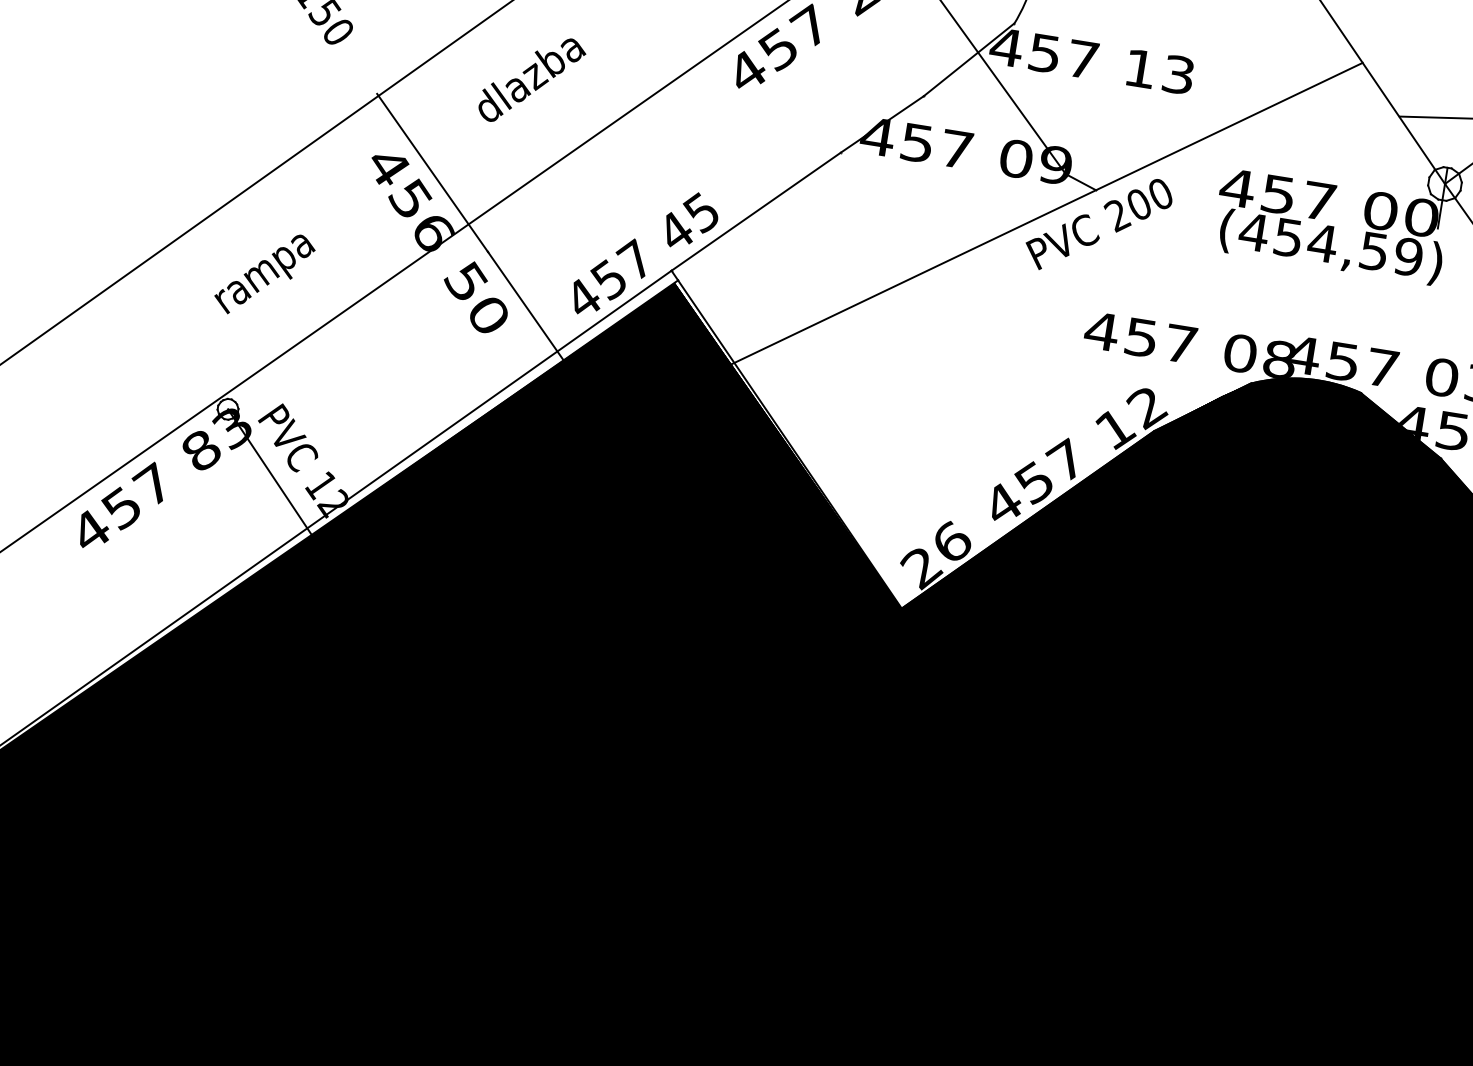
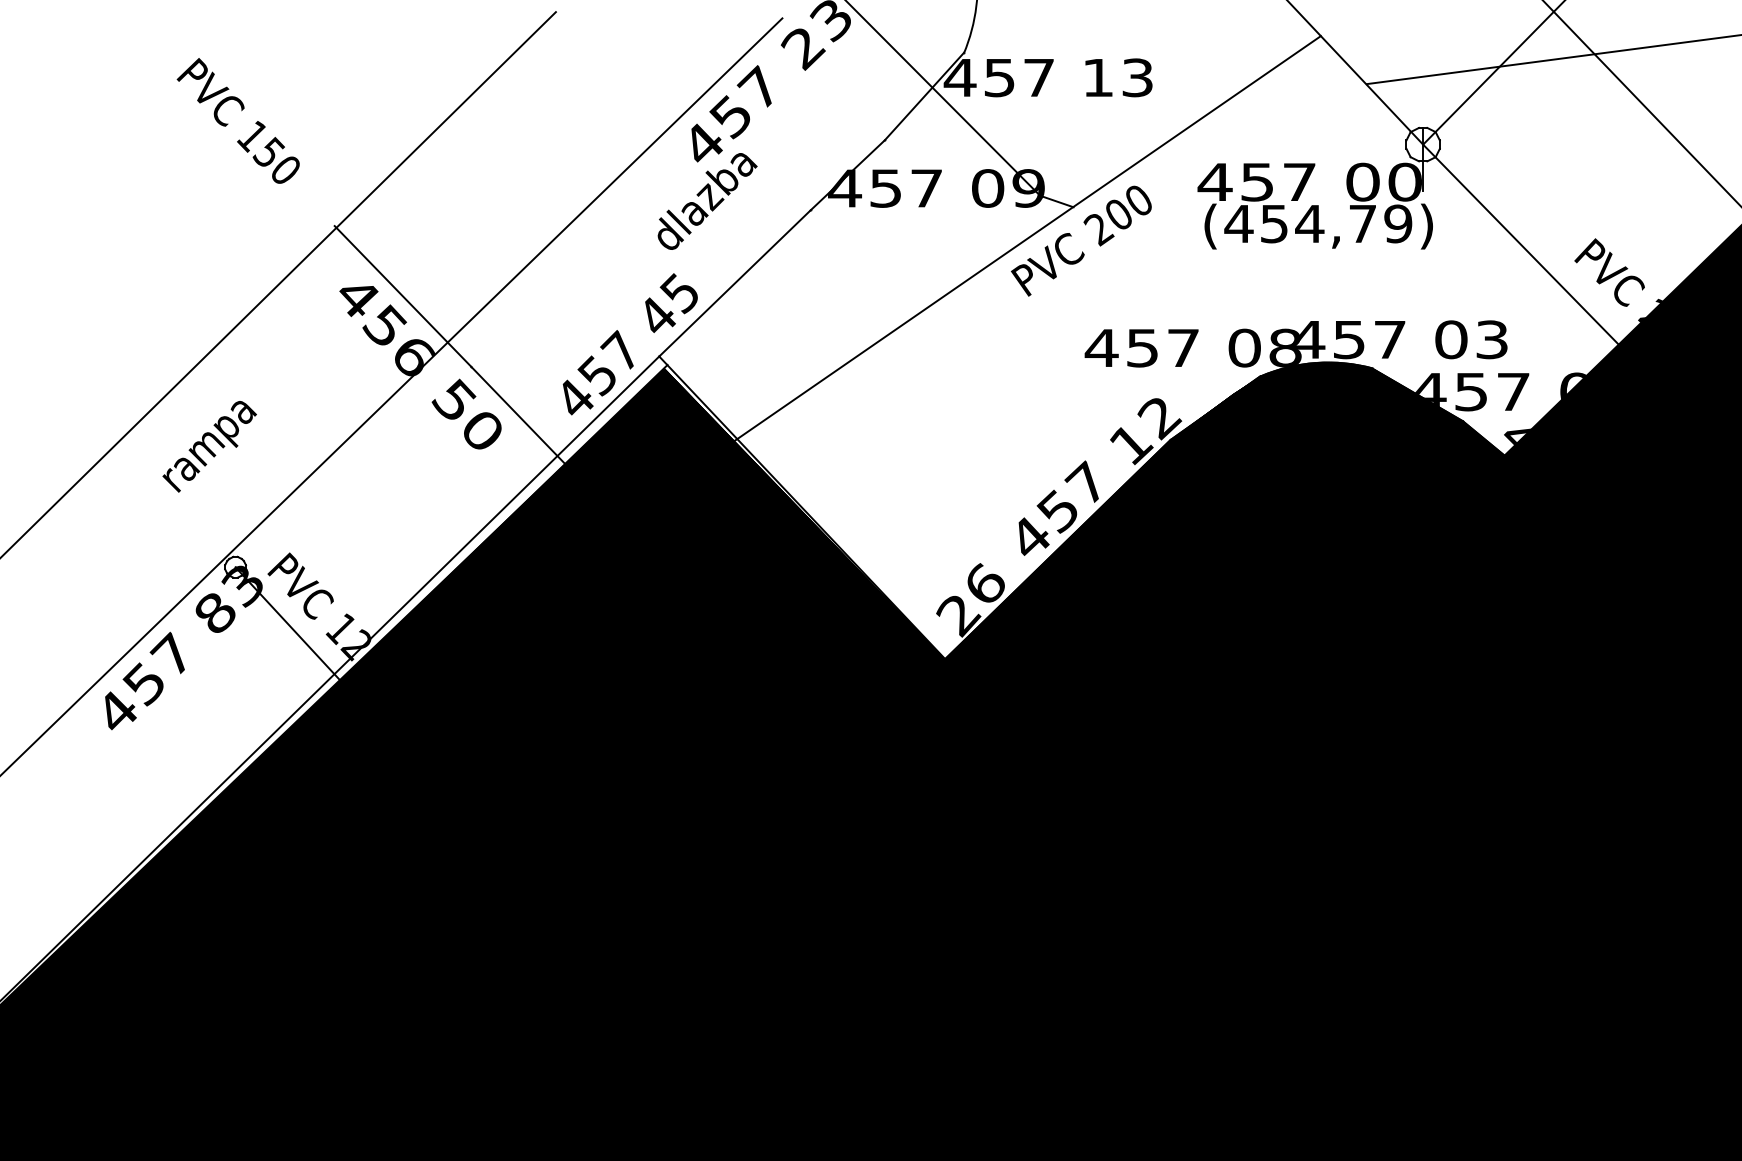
text: (532, 80) -> (707, 201), moved
text: (1373, 251) -> (1362, 224), (454,59) -> (454,79)
text: (264, 274) -> (209, 446), moved

